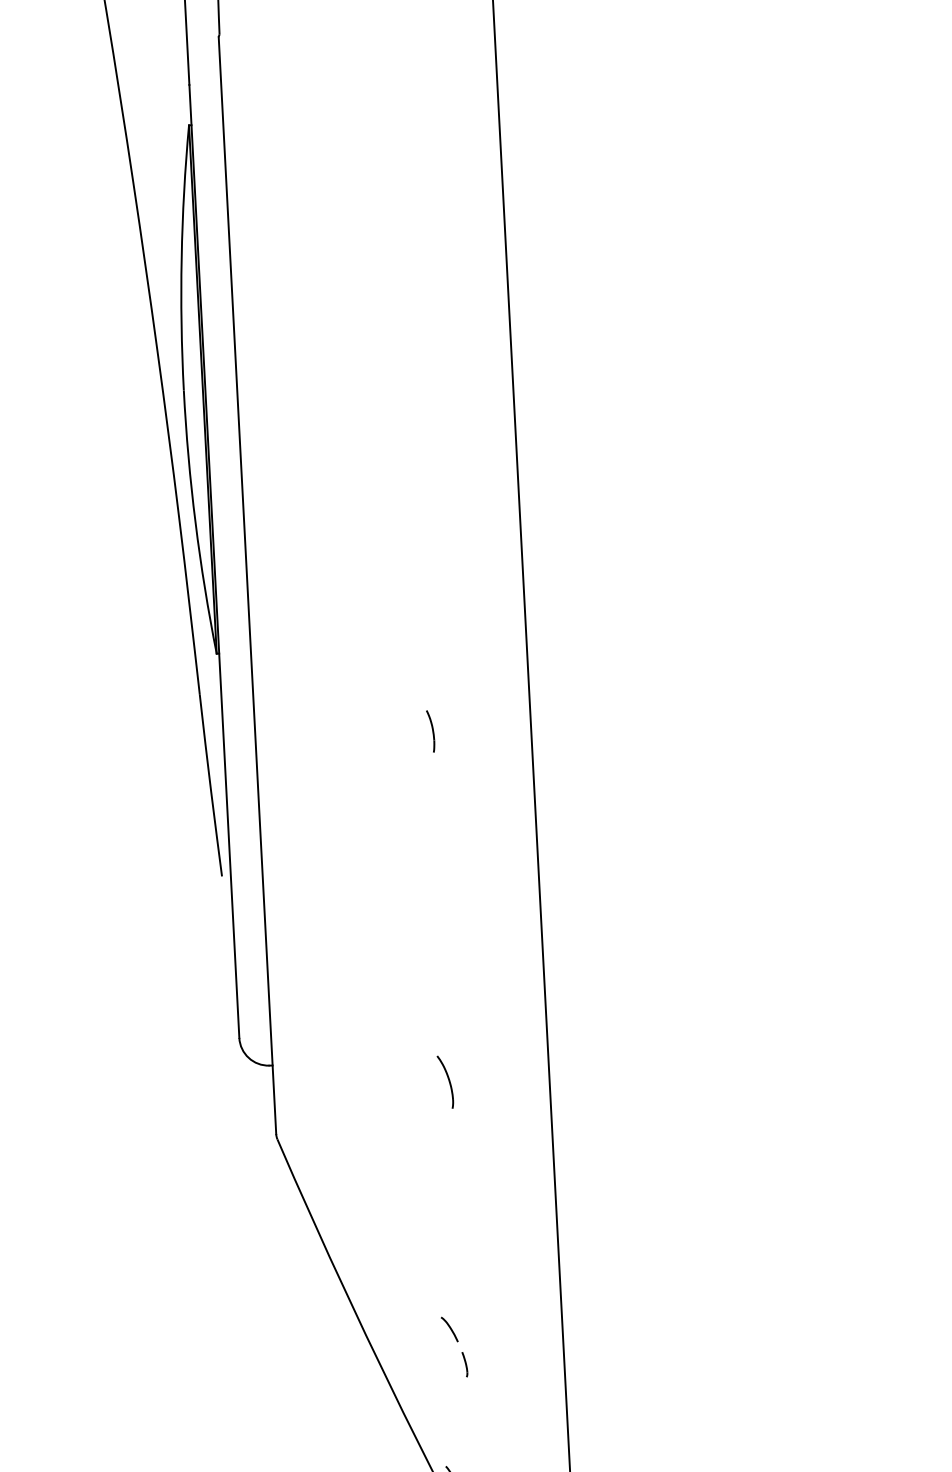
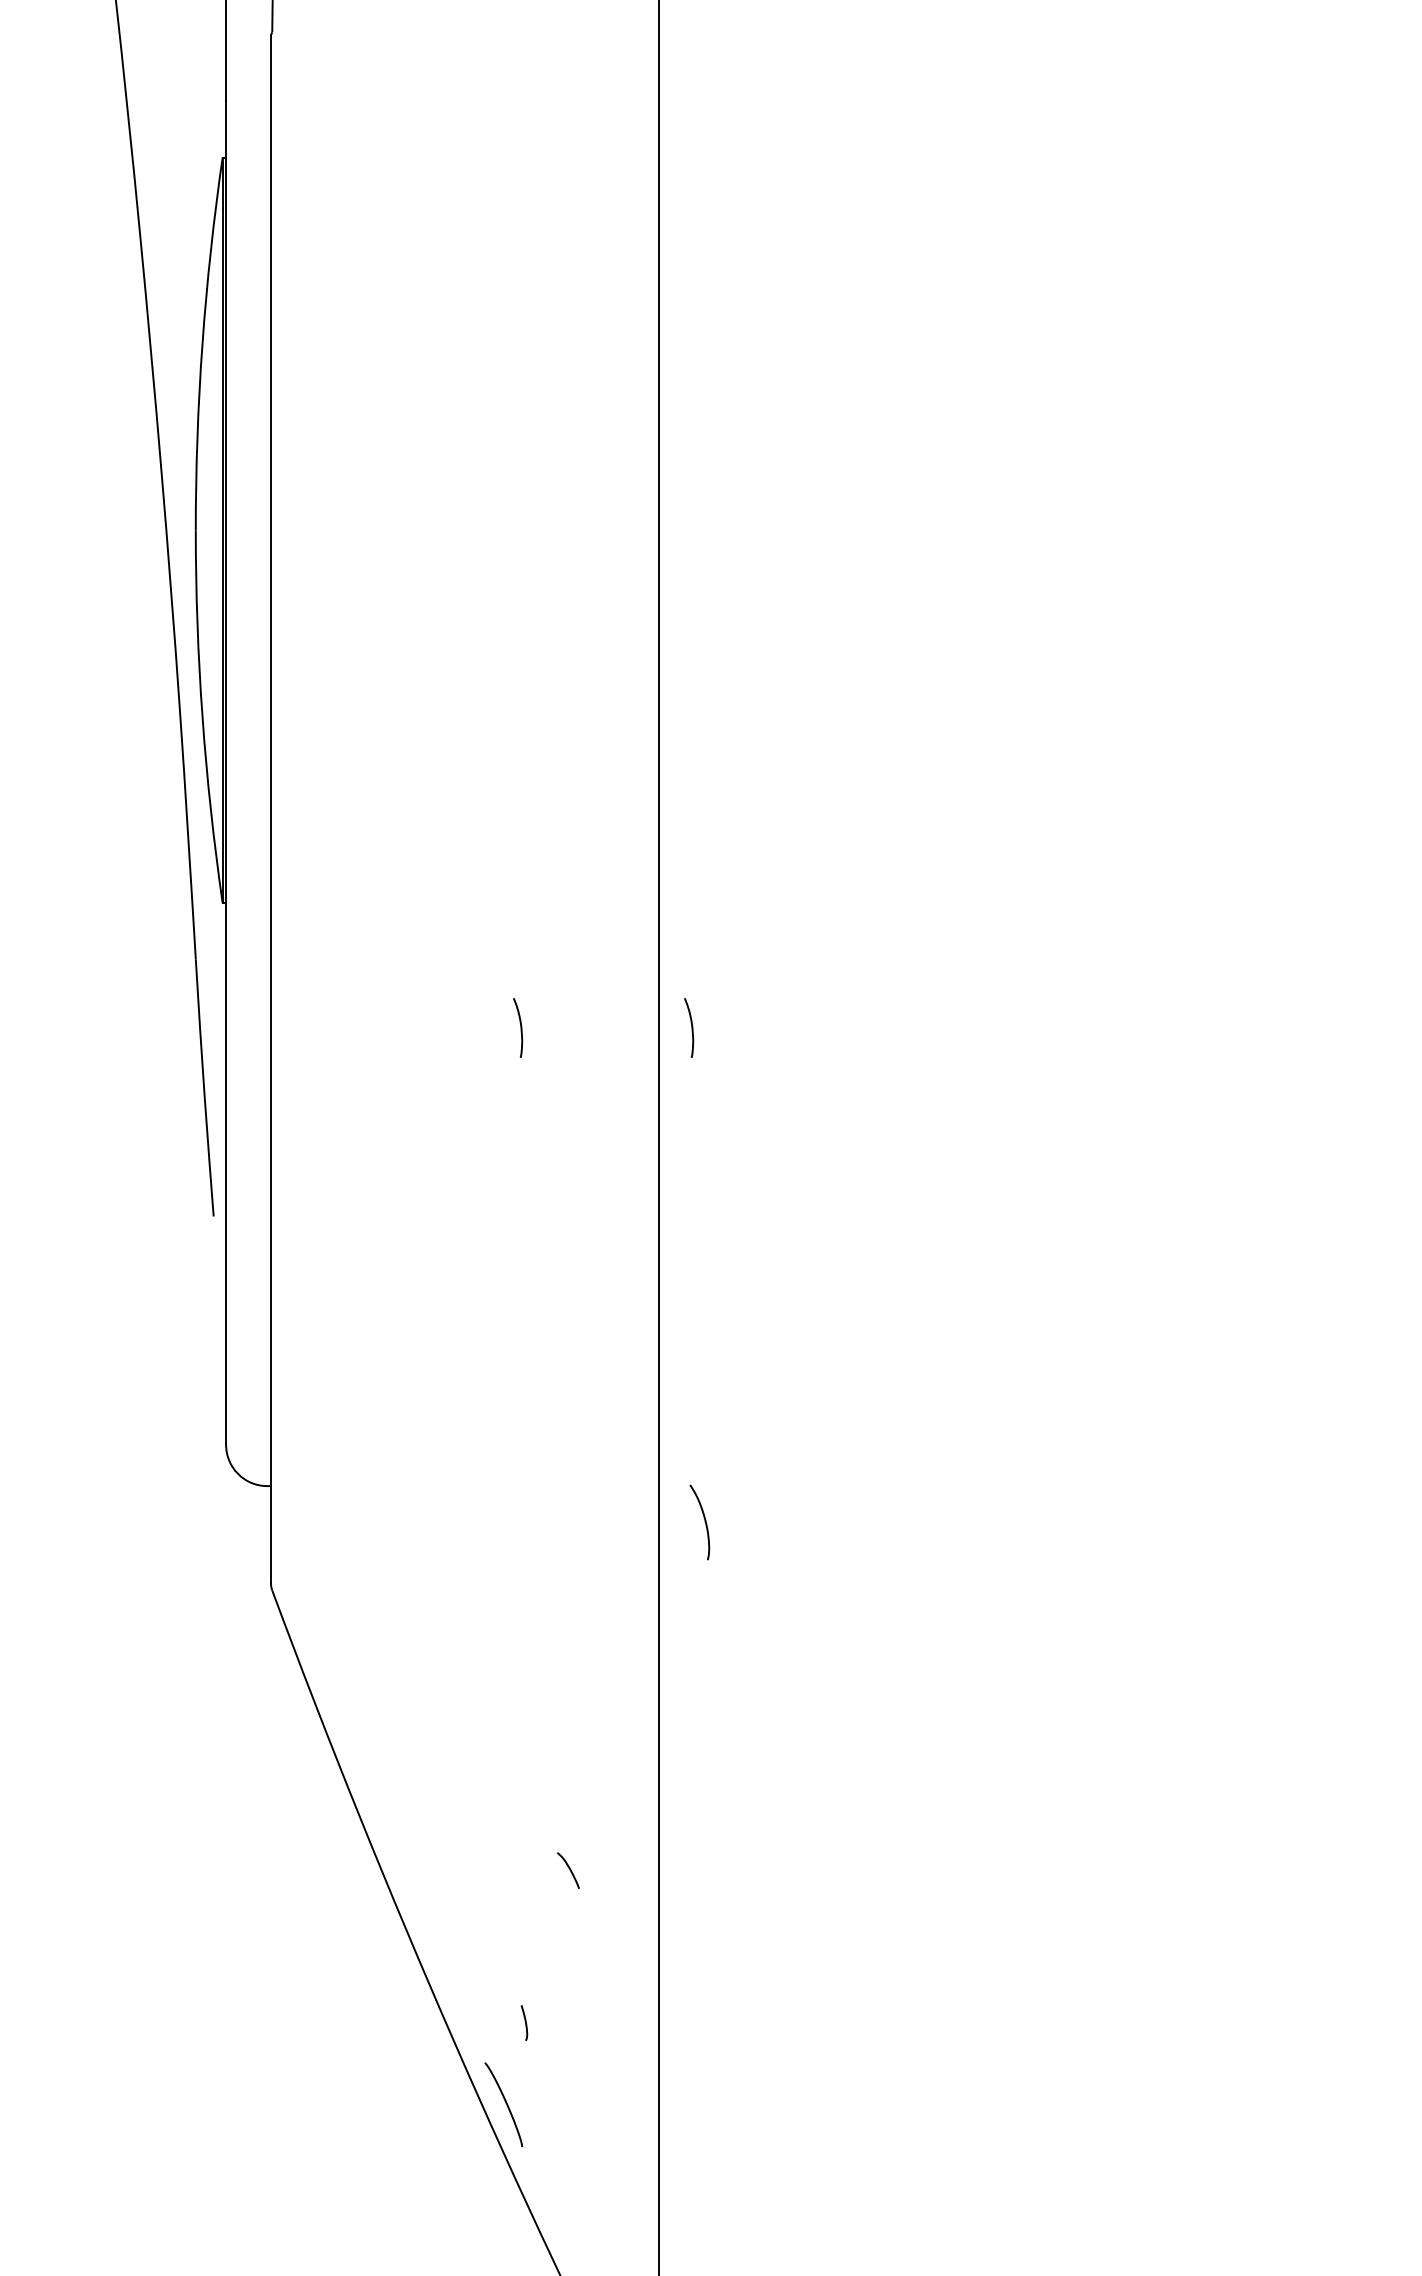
part: (552, 724) -> (689, 1027), added
part: (445, 1082) -> (699, 1522), moved
curve: (450, 1329) -> (569, 1870), moved
part: (465, 1364) -> (524, 2023), moved

